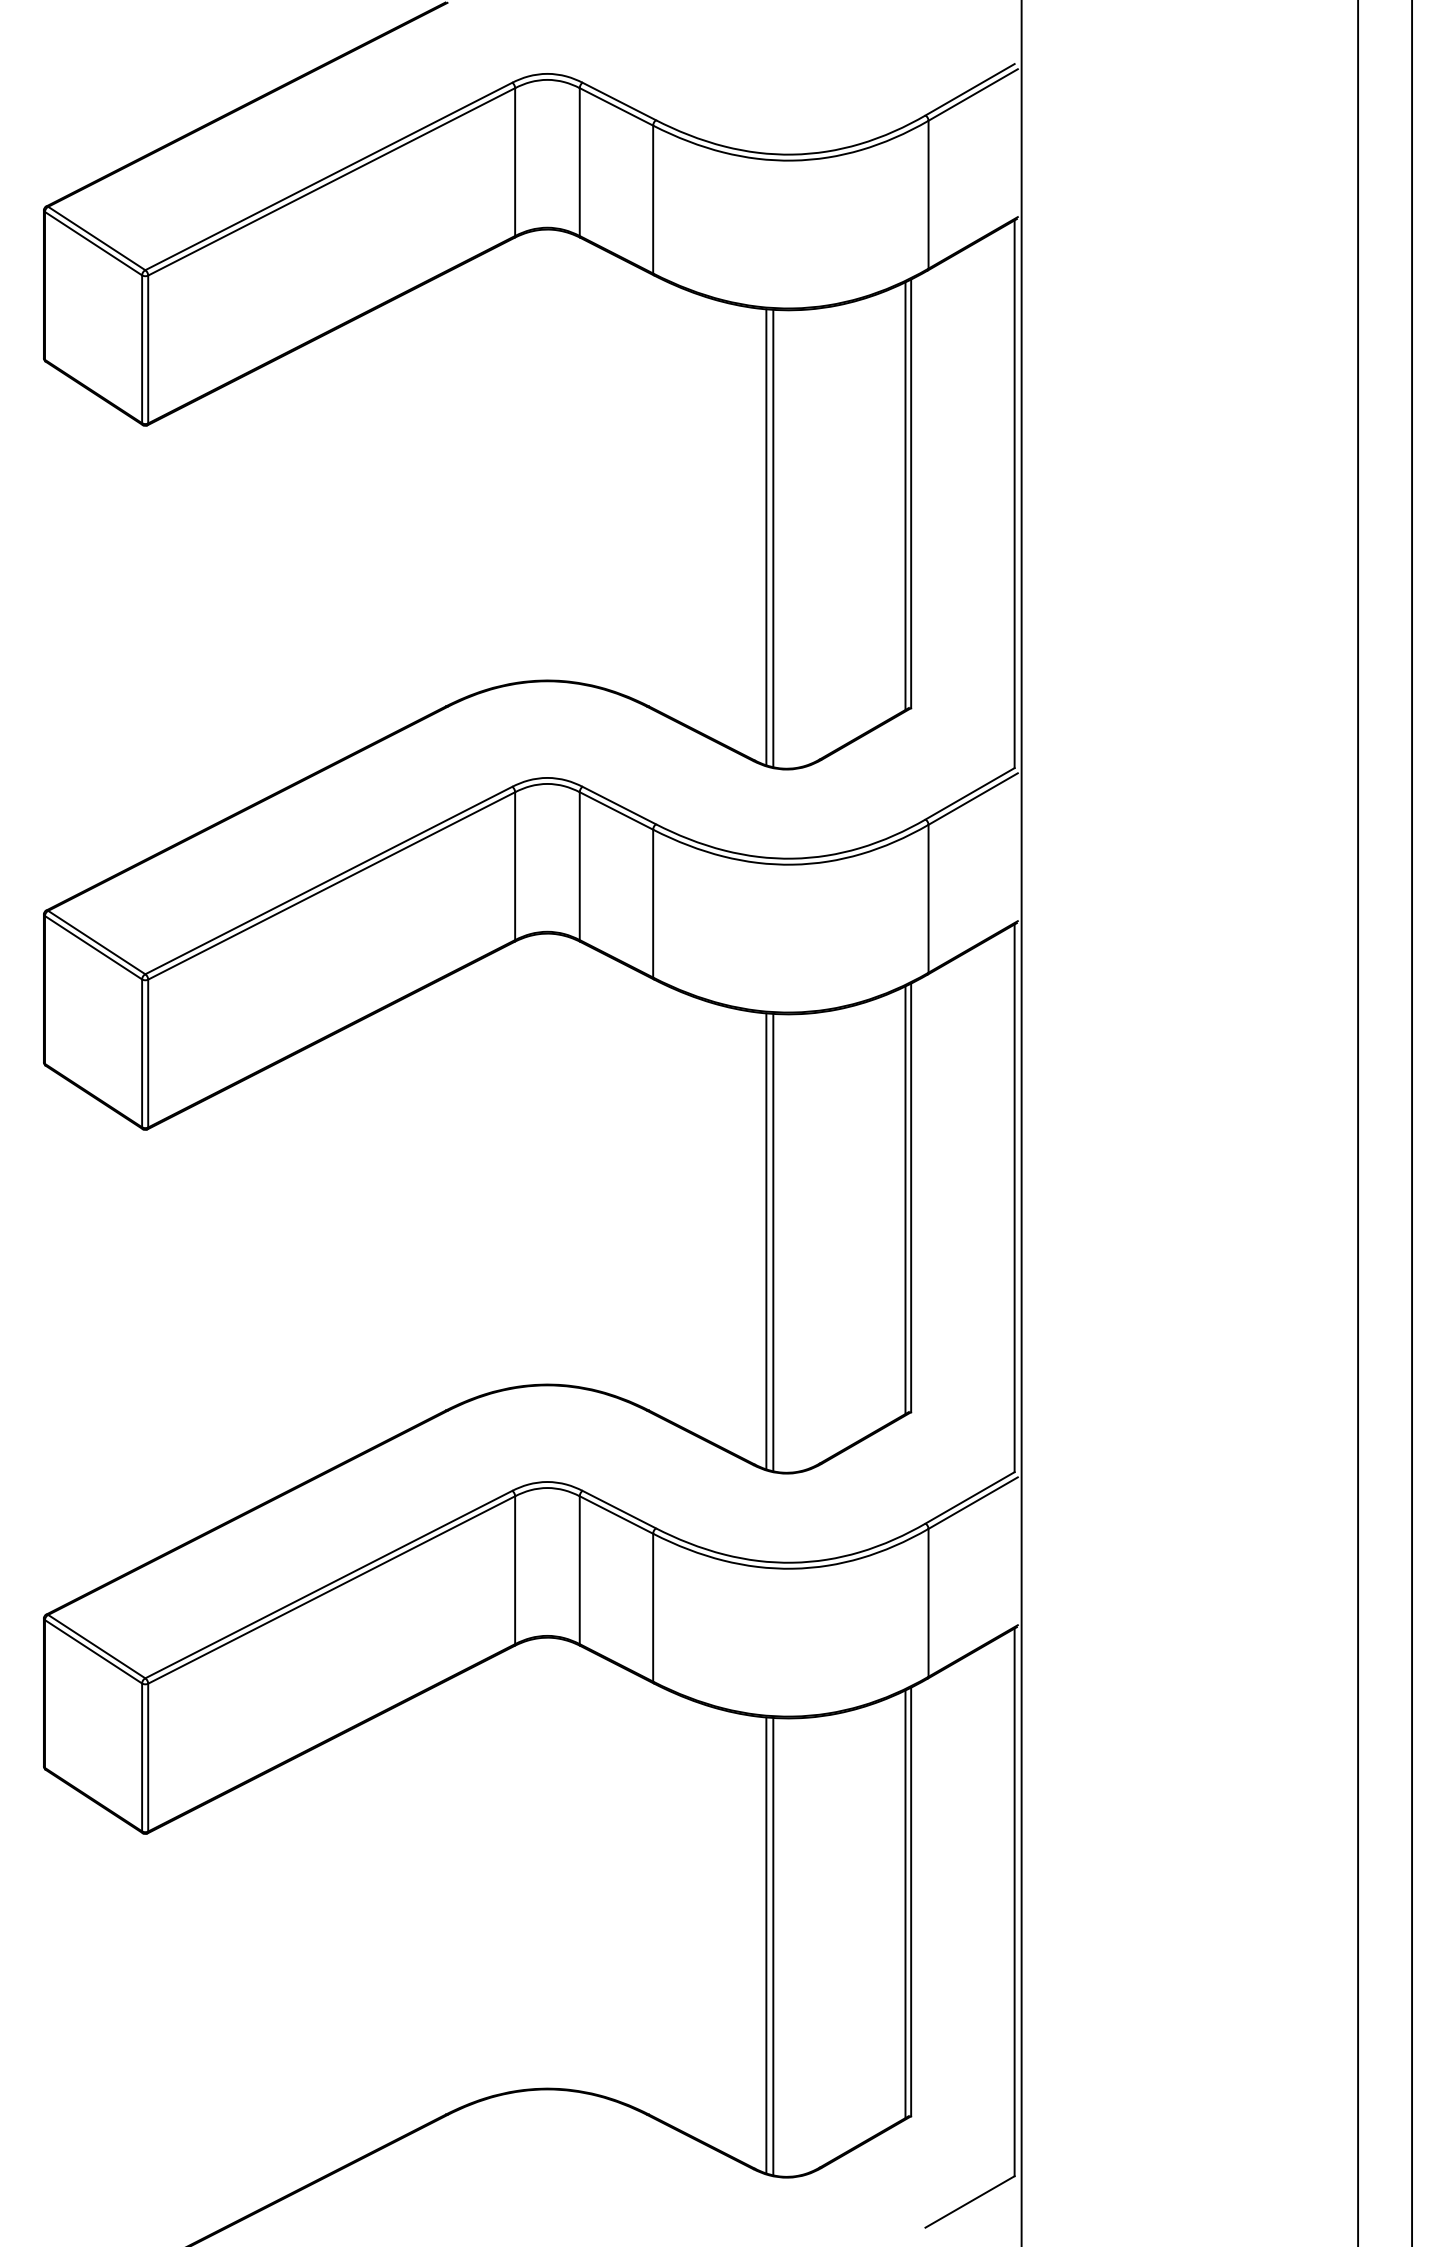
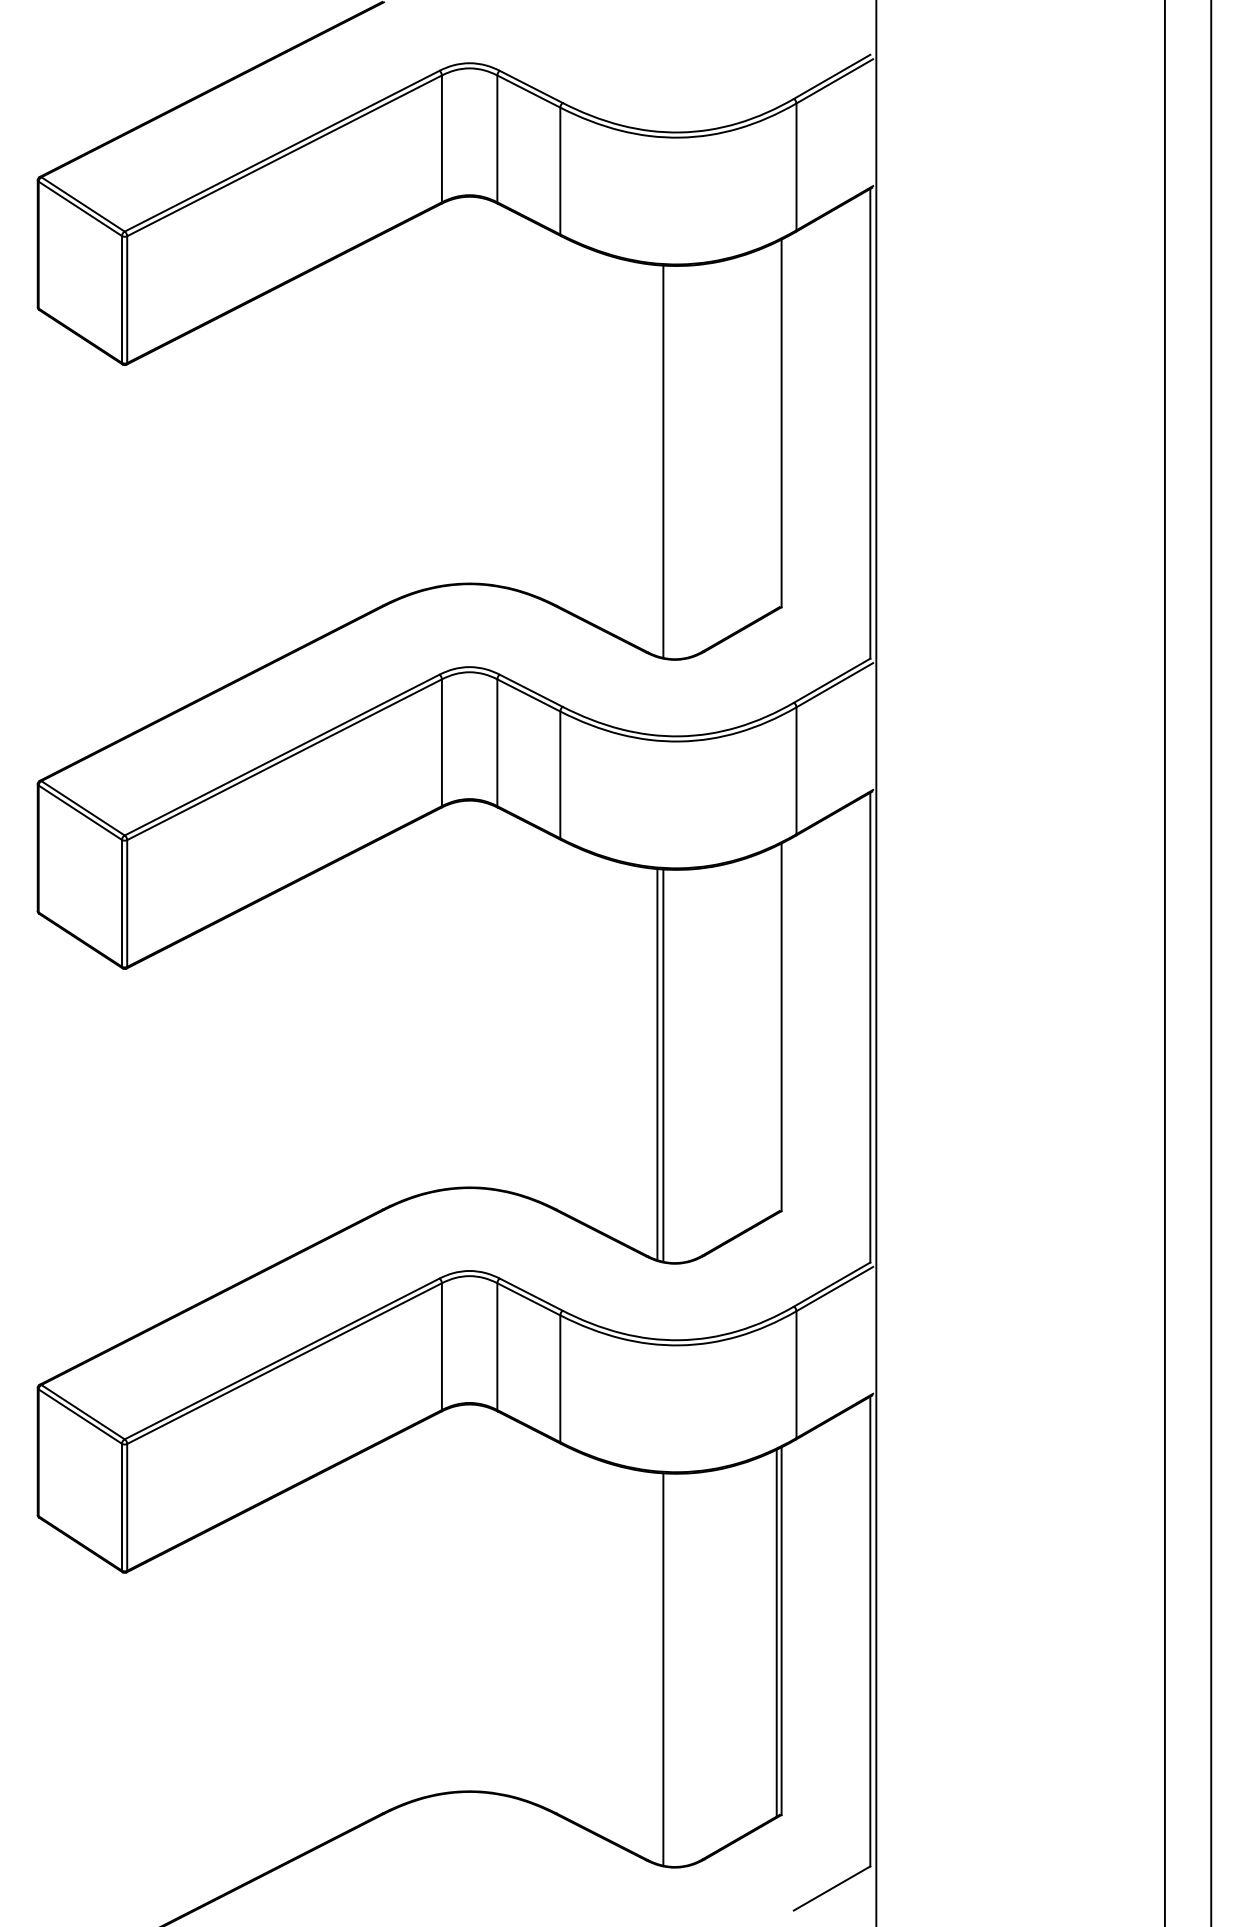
line: (905, 495) -> (776, 424), removed
line: (766, 537) -> (657, 460), removed
line: (905, 1200) -> (776, 1029), removed
line: (766, 1945) -> (657, 1668), removed

